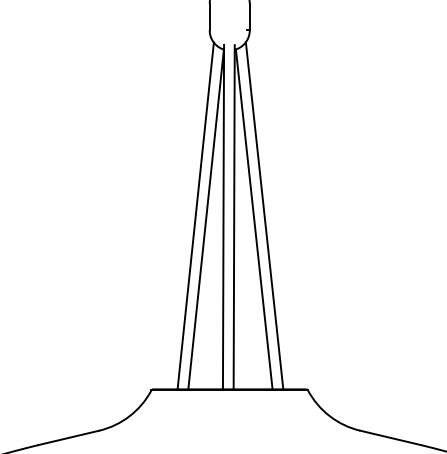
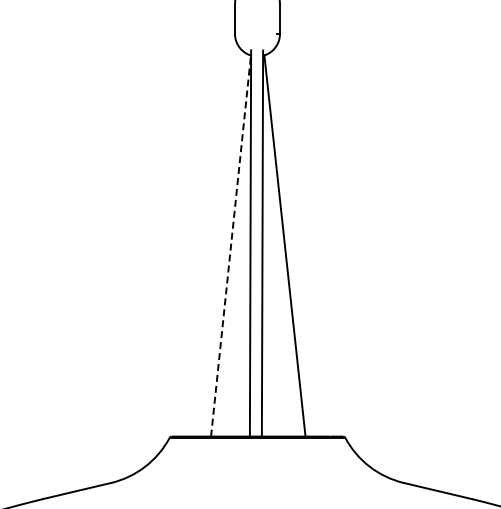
line: (195, 215) -> (219, 241), removed
line: (264, 215) -> (296, 241), removed
line: (206, 219) -> (231, 246), solid -> dashed

